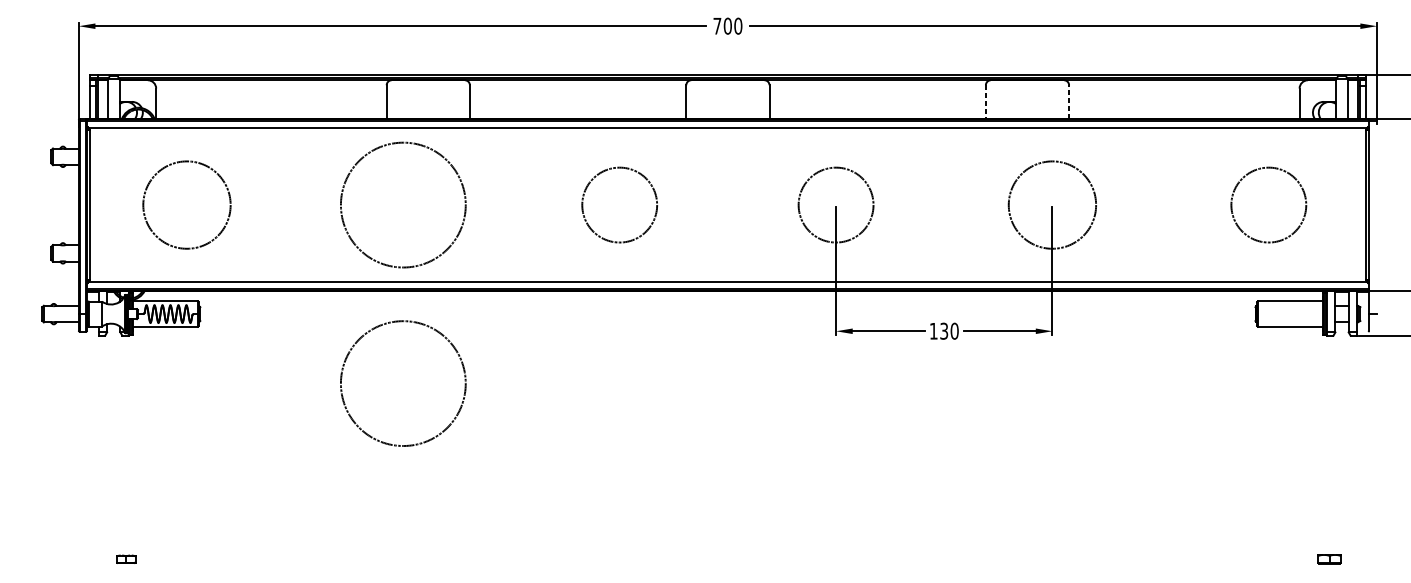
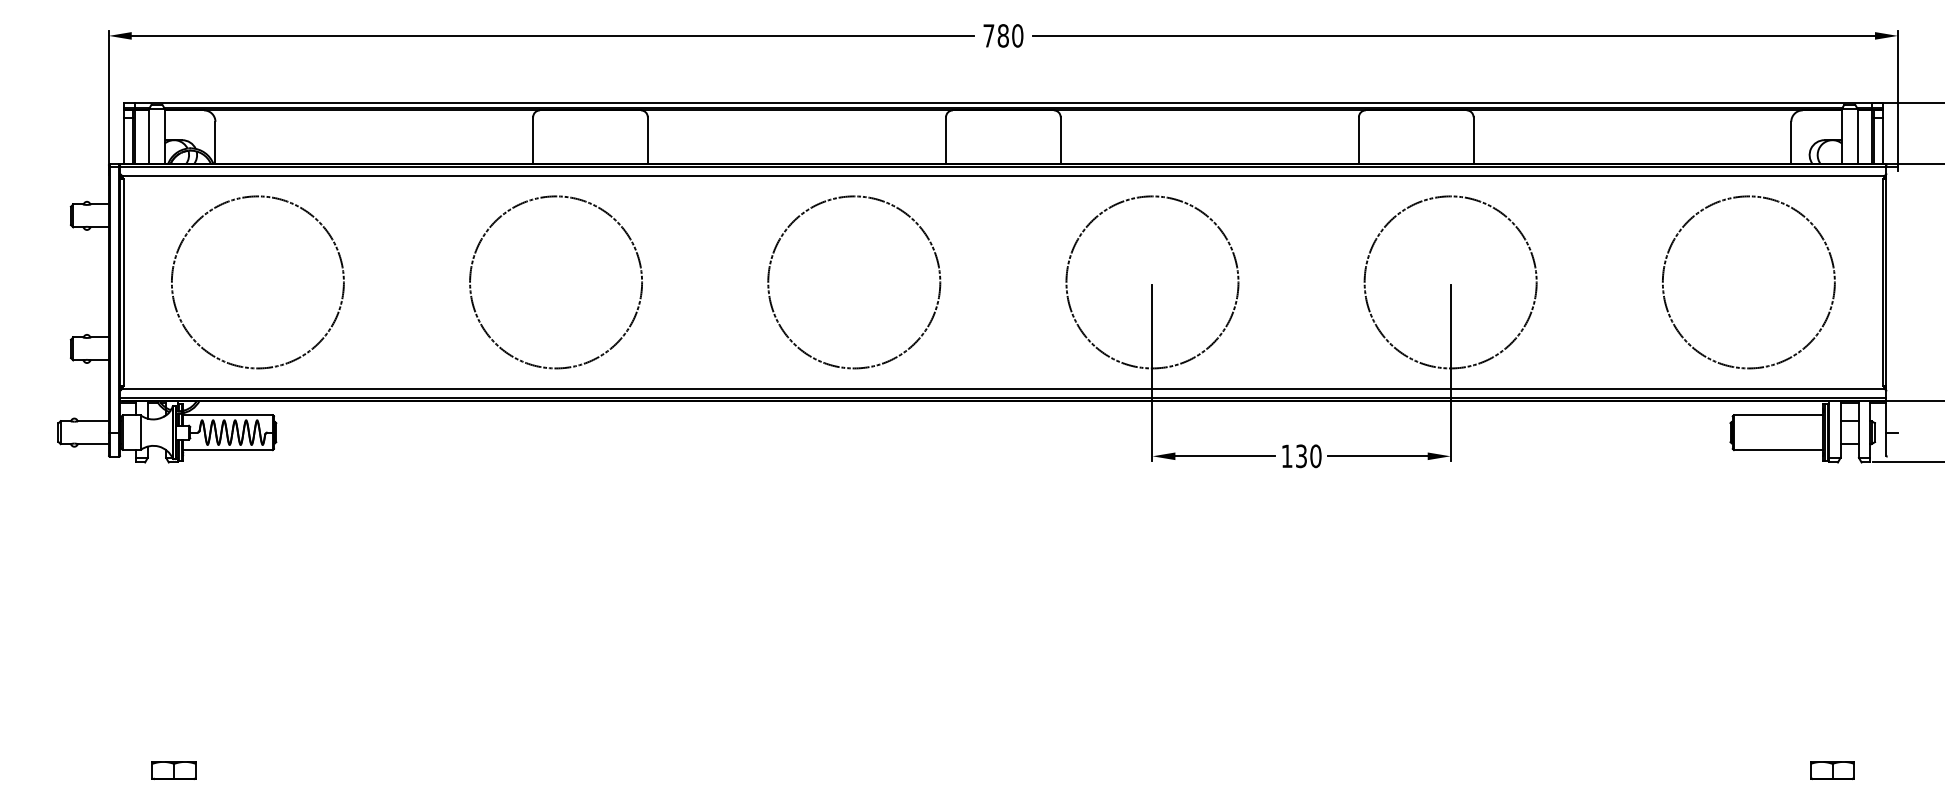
text: (727, 25) -> (1002, 35), 700 -> 780
line: (985, 102) -> (1358, 140), dashed -> solid
line: (1069, 102) -> (1473, 140), dashed -> solid
circle: (186, 205) -> (257, 282), size x1.43
circle: (619, 205) -> (854, 282), size x1.67
circle: (836, 205) -> (1152, 282), size x1.67
circle: (1052, 205) -> (1450, 282), size x1.43
circle: (1268, 205) -> (1748, 282), size x1.67
circle: (402, 383) -> (555, 528), removed
part: (125, 559) -> (173, 770), size x1.67
part: (1329, 559) -> (1832, 770), size x1.43

